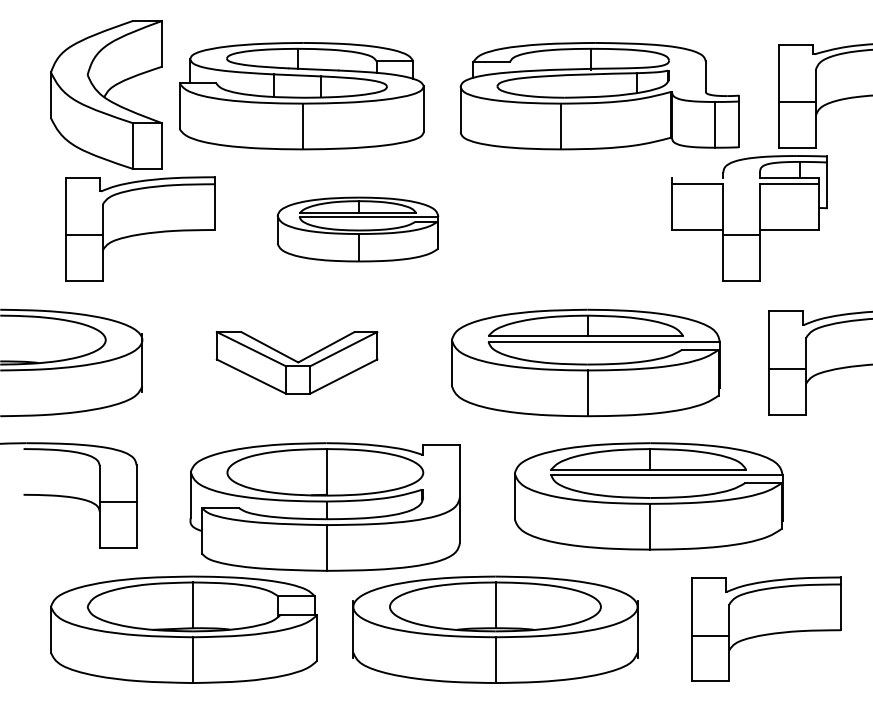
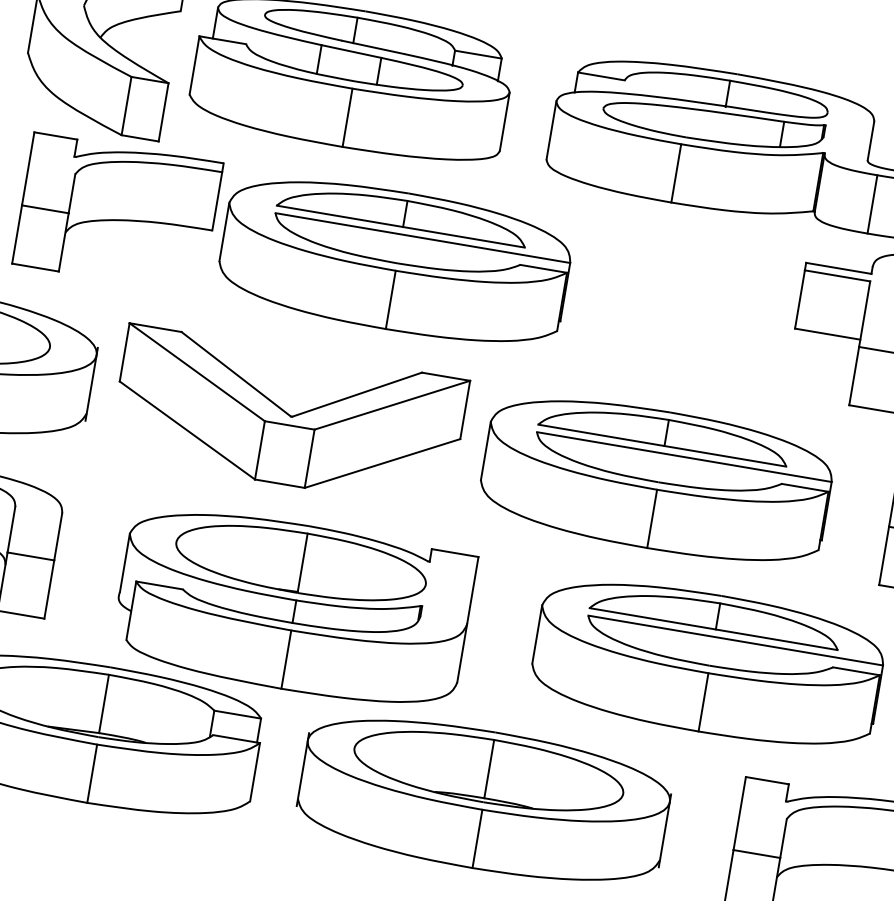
line: (697, 178) -> (838, 268), added
part: (357, 229) -> (394, 260), size x1.67
part: (296, 362) -> (288, 416), size x1.67

